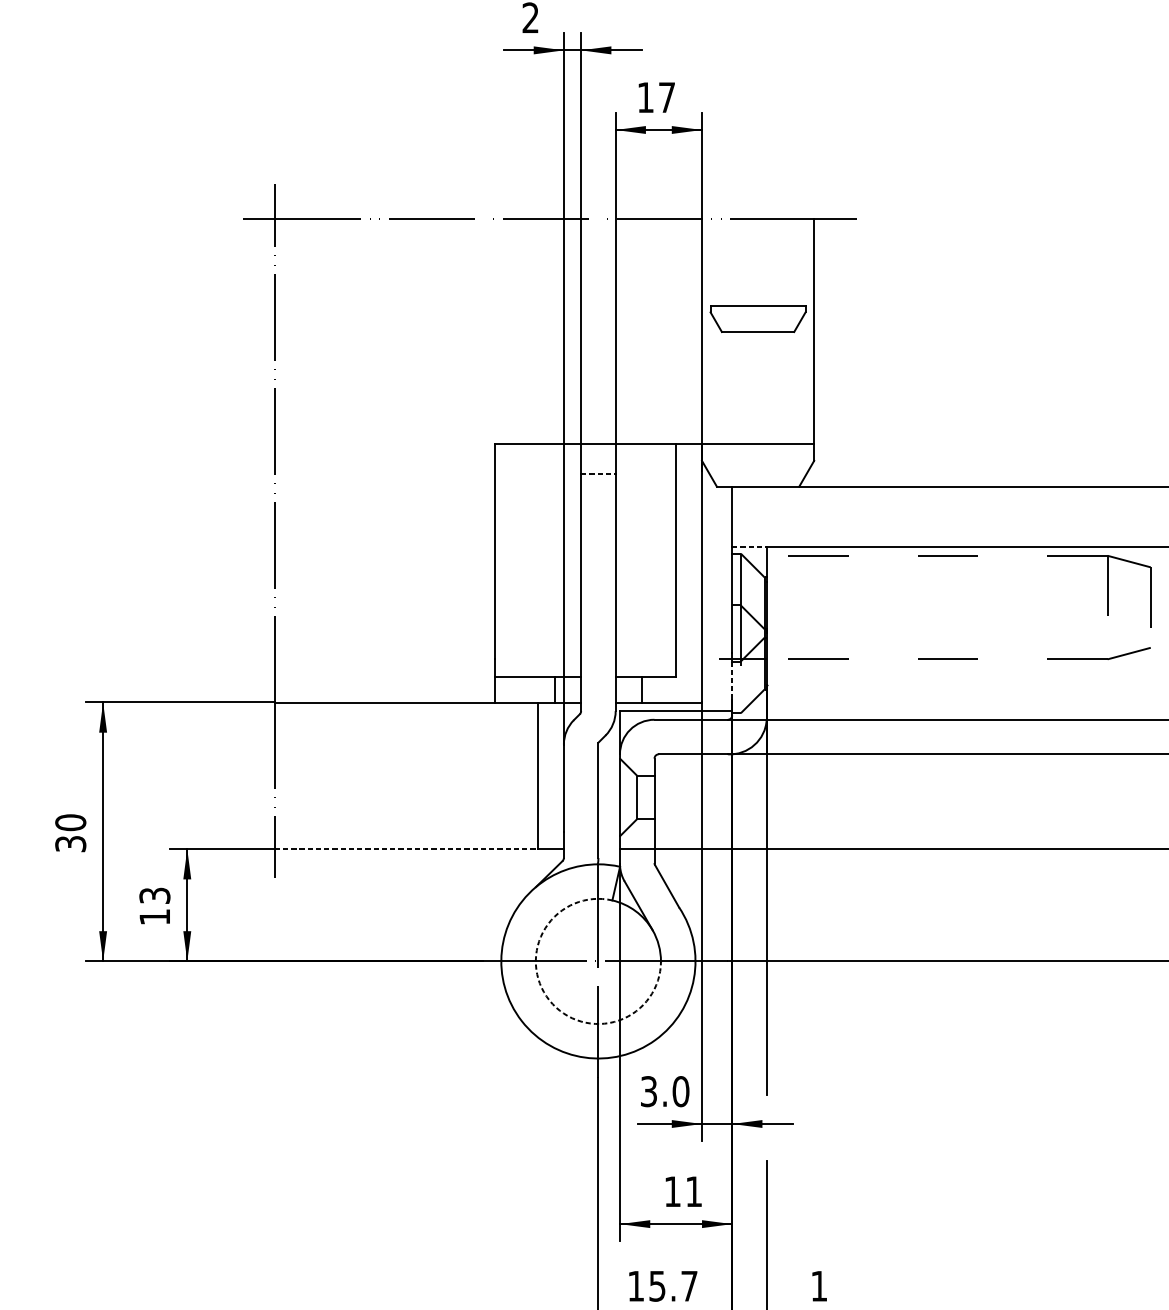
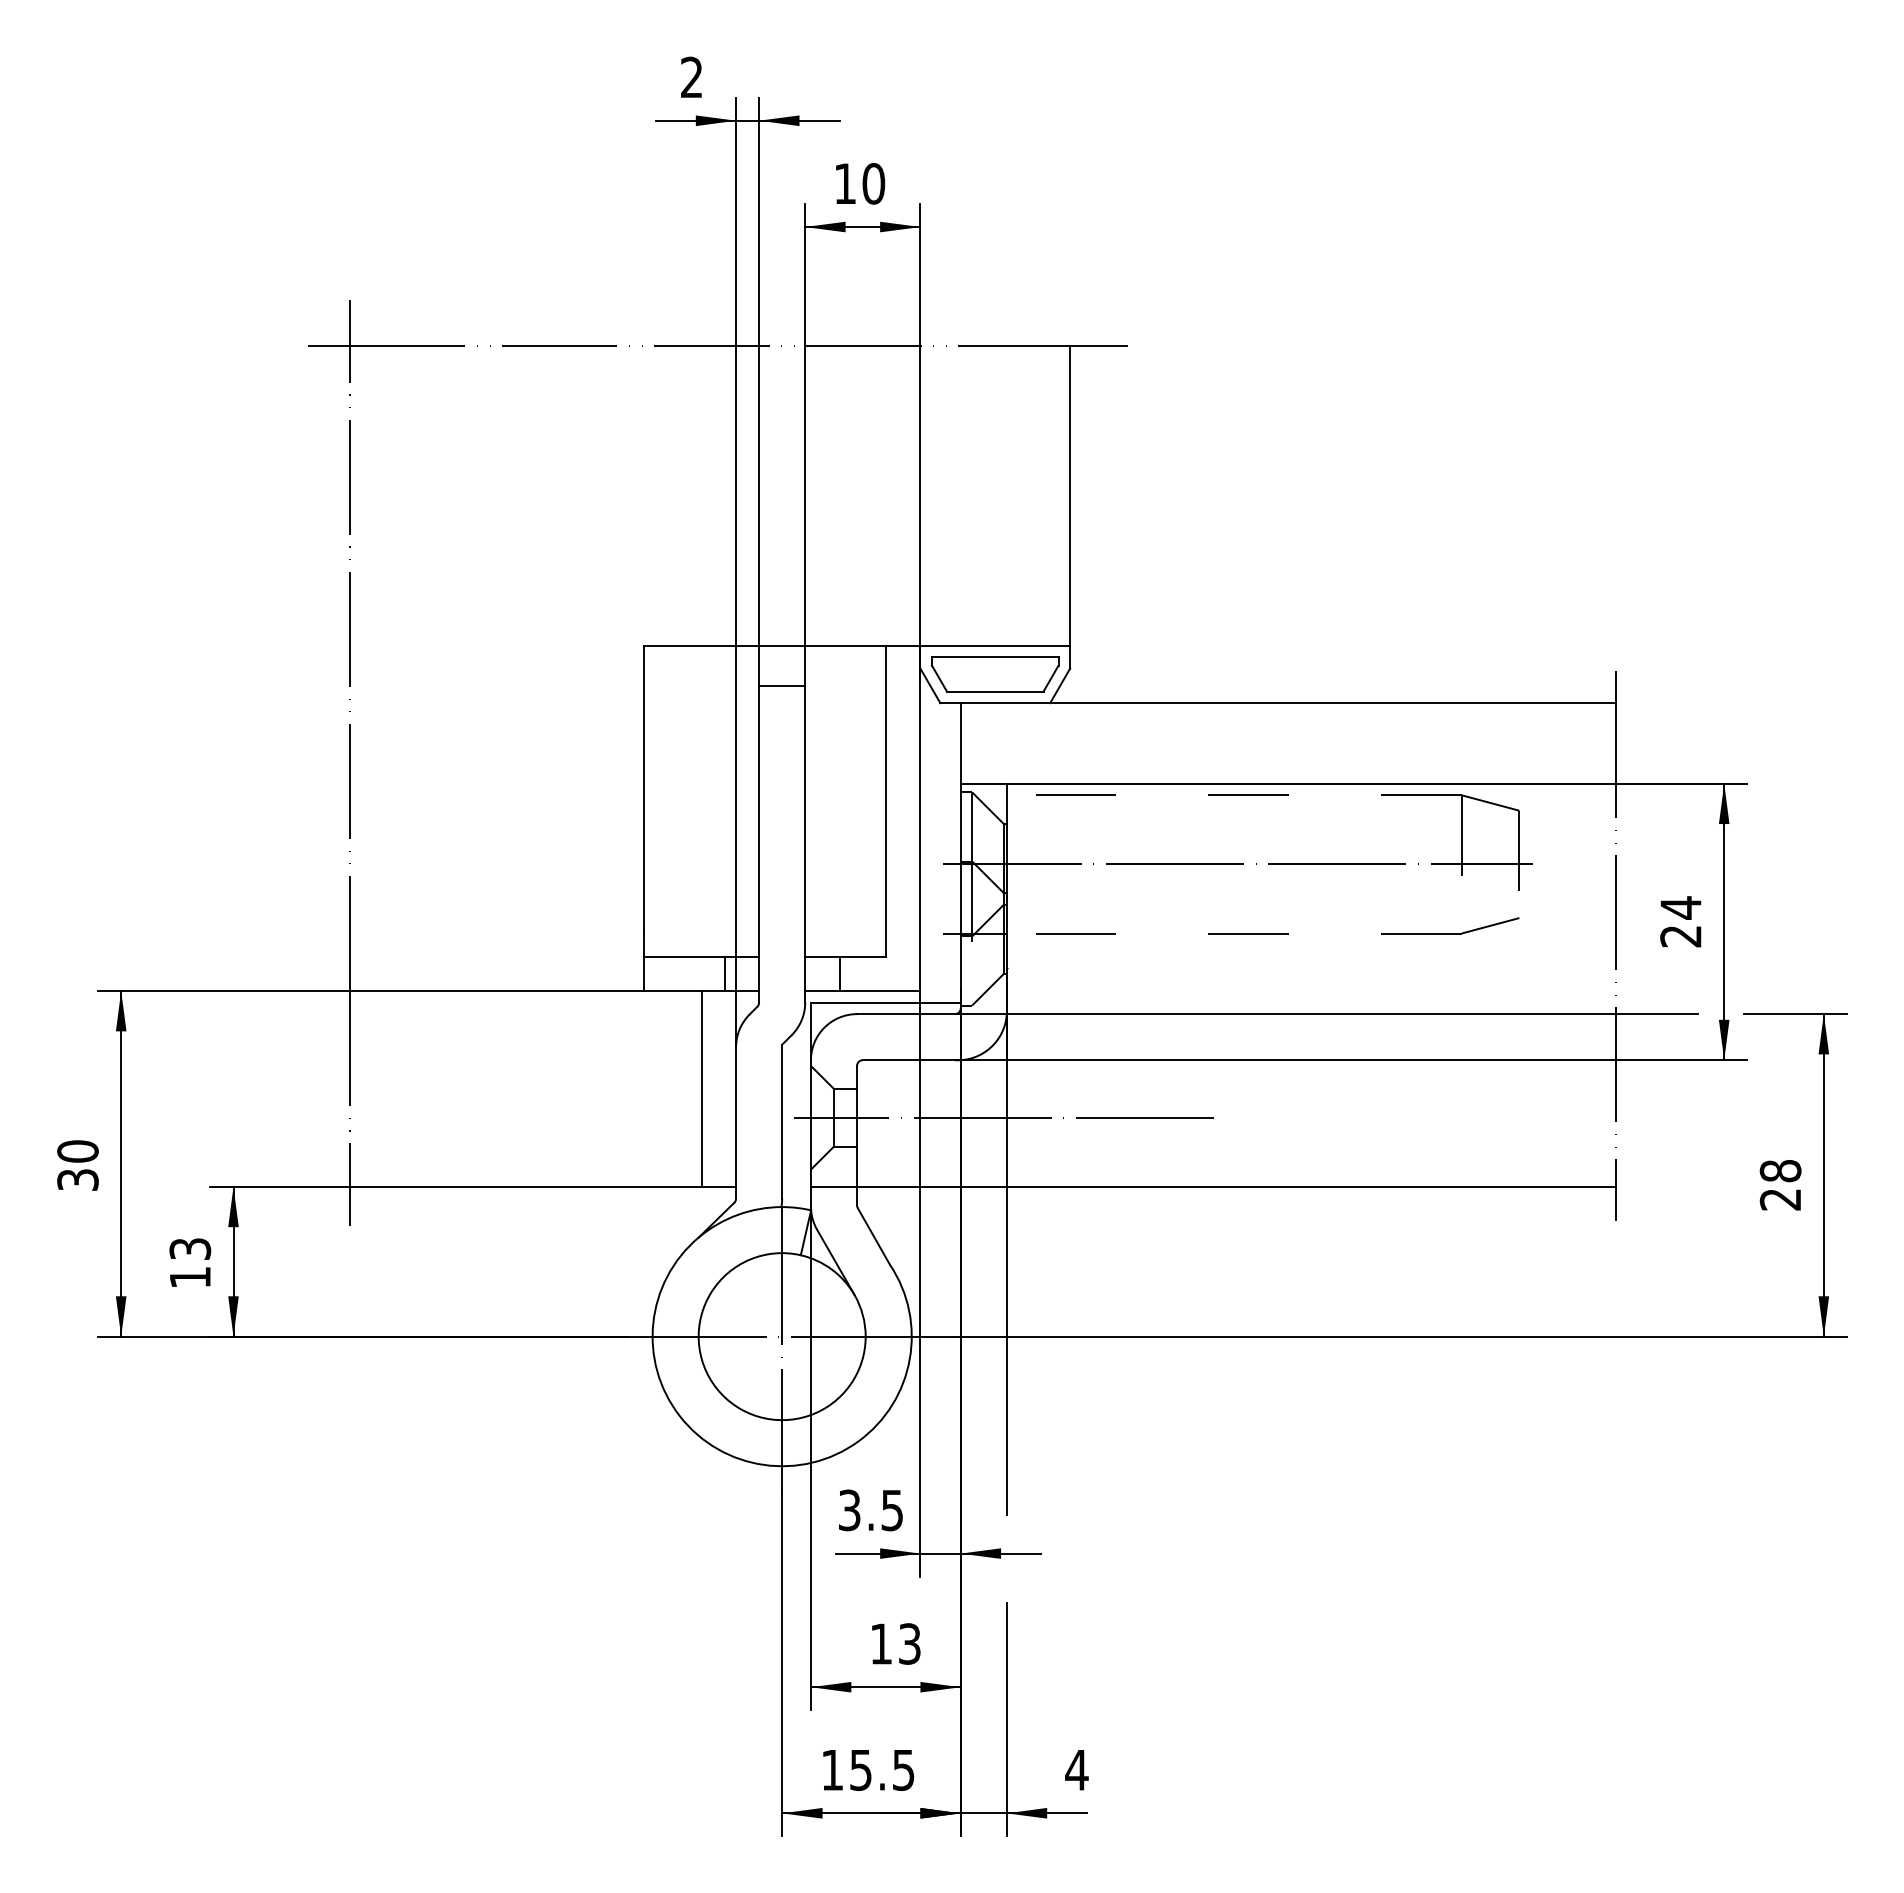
text: (666, 97) -> (873, 183), 17 -> 10
part: (757, 319) -> (994, 674), moved
line: (598, 473) -> (782, 685), dashed -> solid
line: (750, 546) -> (984, 783), dashed -> solid
line: (939, 607) -> (1237, 864), added
line: (732, 681) -> (960, 962), dashed -> solid
line: (764, 797) -> (1003, 1117), added
line: (406, 848) -> (525, 1186), dashed -> solid
arc: (549, 1000) -> (716, 1388), dashed -> solid
text: (681, 1091) -> (892, 1510), 3.0 -> 3.5
text: (693, 1191) -> (909, 1643), 11 -> 13
text: (689, 1286) -> (903, 1770), 15.7 -> 15.5
text: (818, 1286) -> (1076, 1770), 1 -> 4

